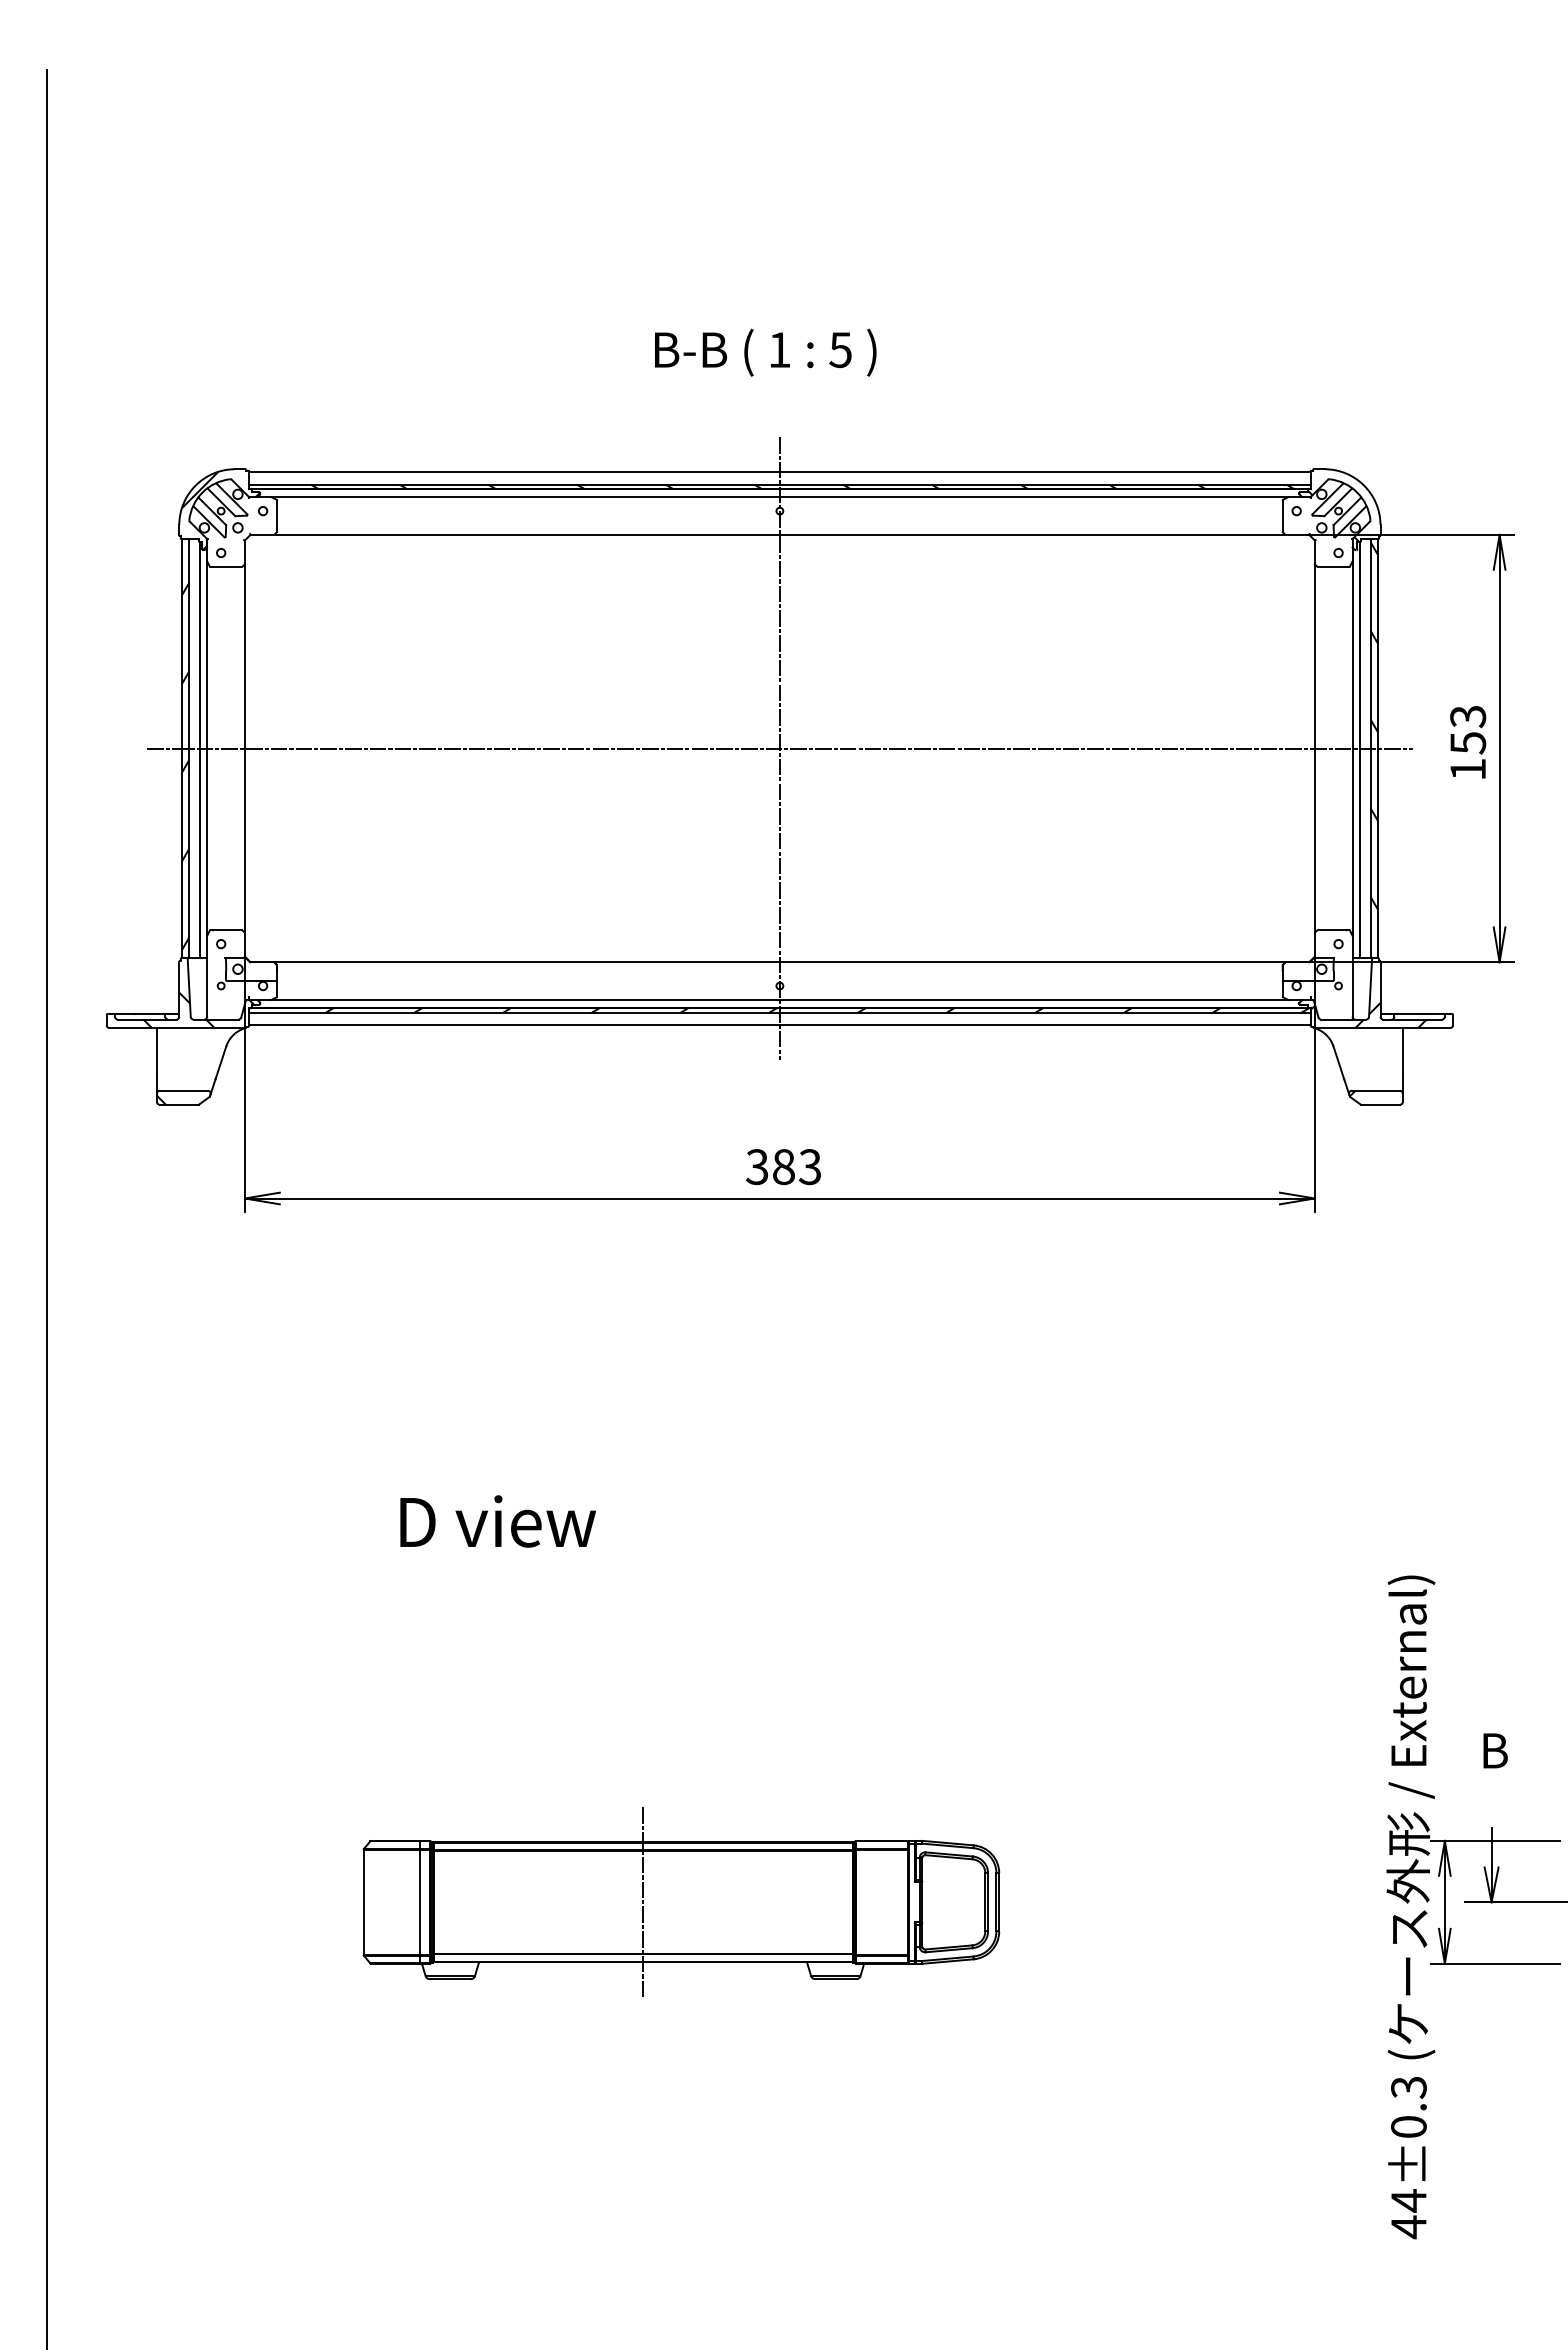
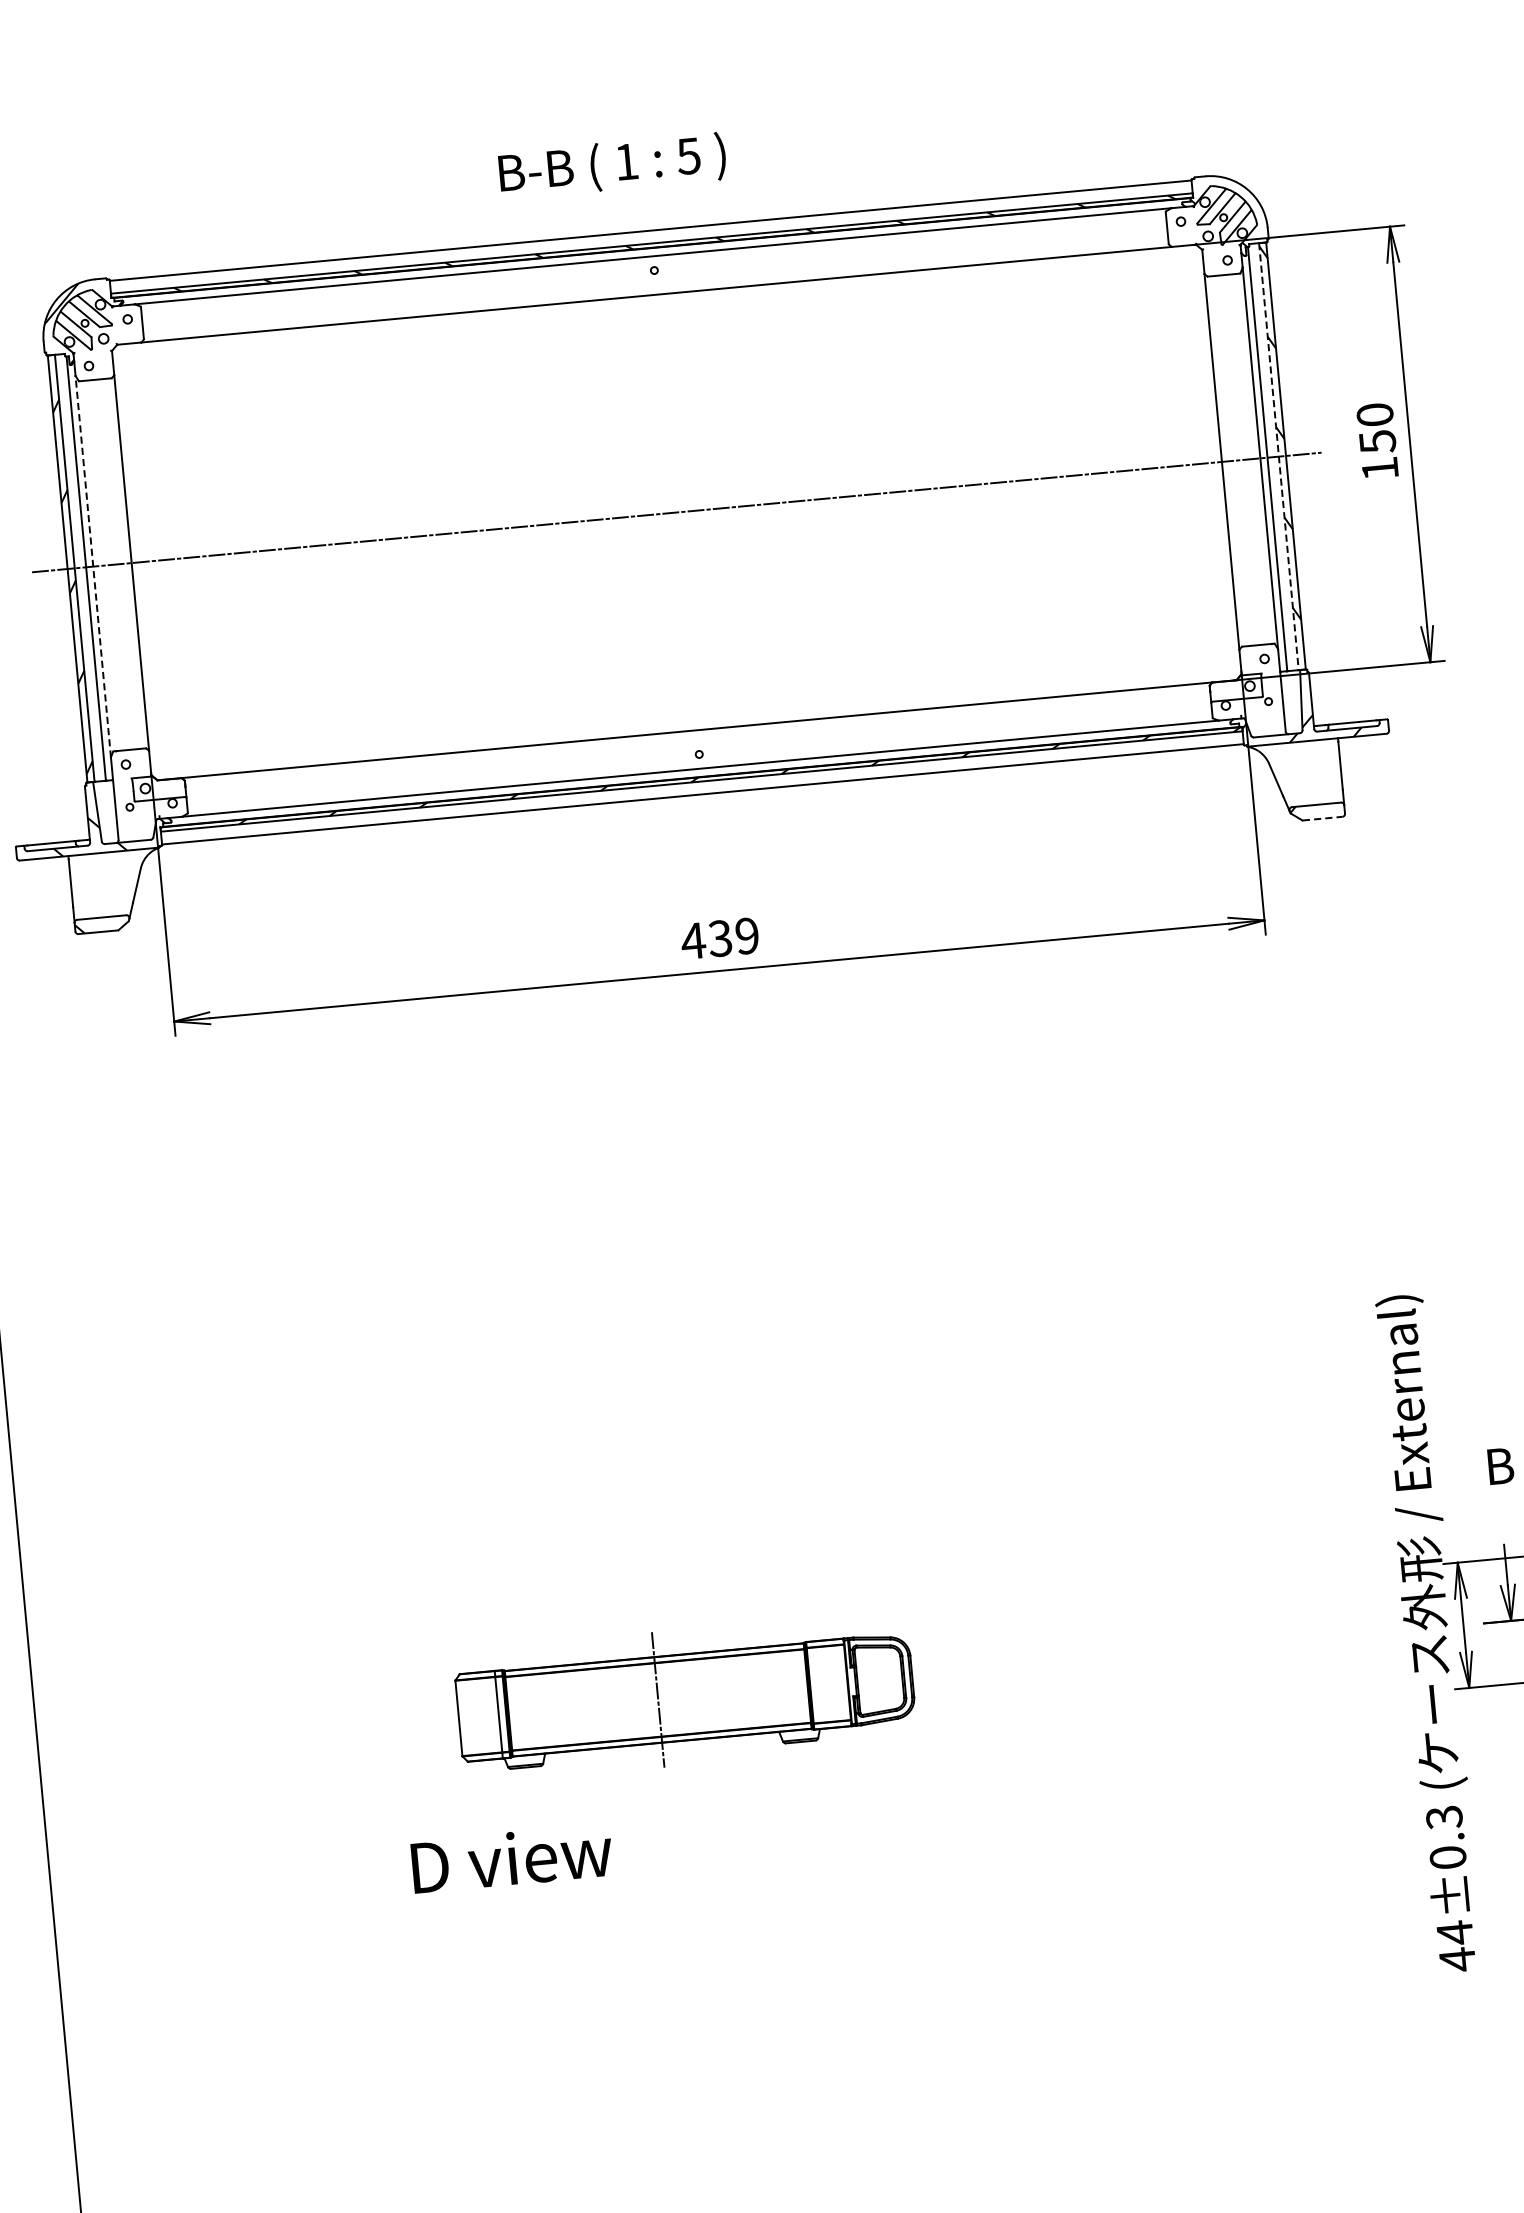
text: (765, 352) -> (612, 165), moved
text: (1468, 716) -> (1375, 414), 153 -> 150
line: (207, 748) -> (93, 566), solid -> dashed
line: (779, 748) -> (676, 512), removed
line: (1370, 748) -> (1278, 456), solid -> dashed
line: (1381, 1104) -> (1323, 818), solid -> dashed
text: (783, 1167) -> (720, 939), 383 -> 439
text: (497, 1521) -> (511, 1858), moved
part: (681, 1901) -> (685, 1696), size x0.7

